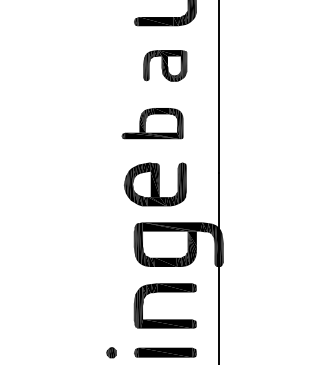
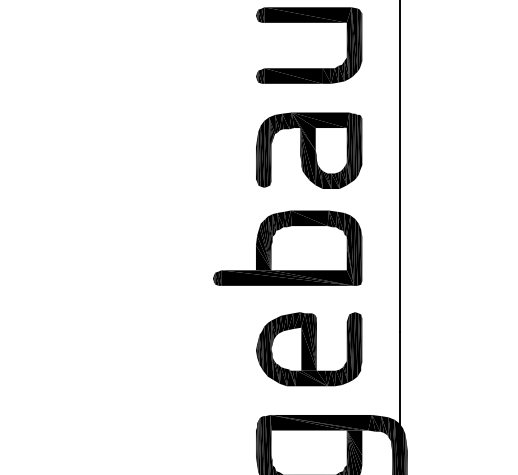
part: (164, 65) -> (307, 150), size x1.43
part: (152, 123) -> (287, 248), size x1.43
part: (155, 184) -> (309, 349), moved

